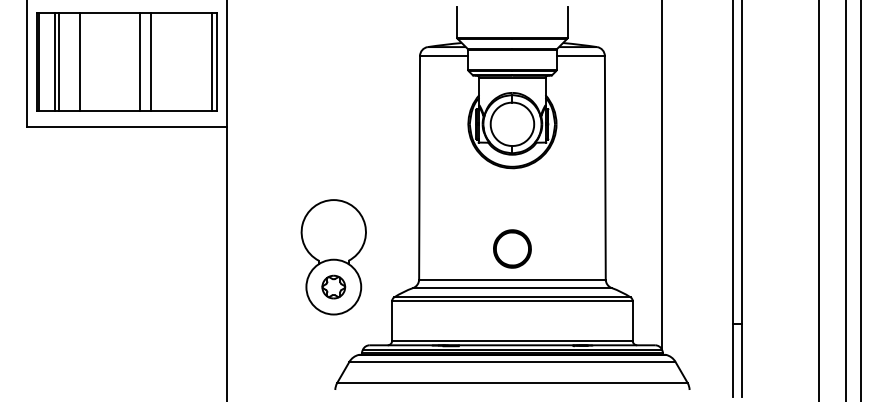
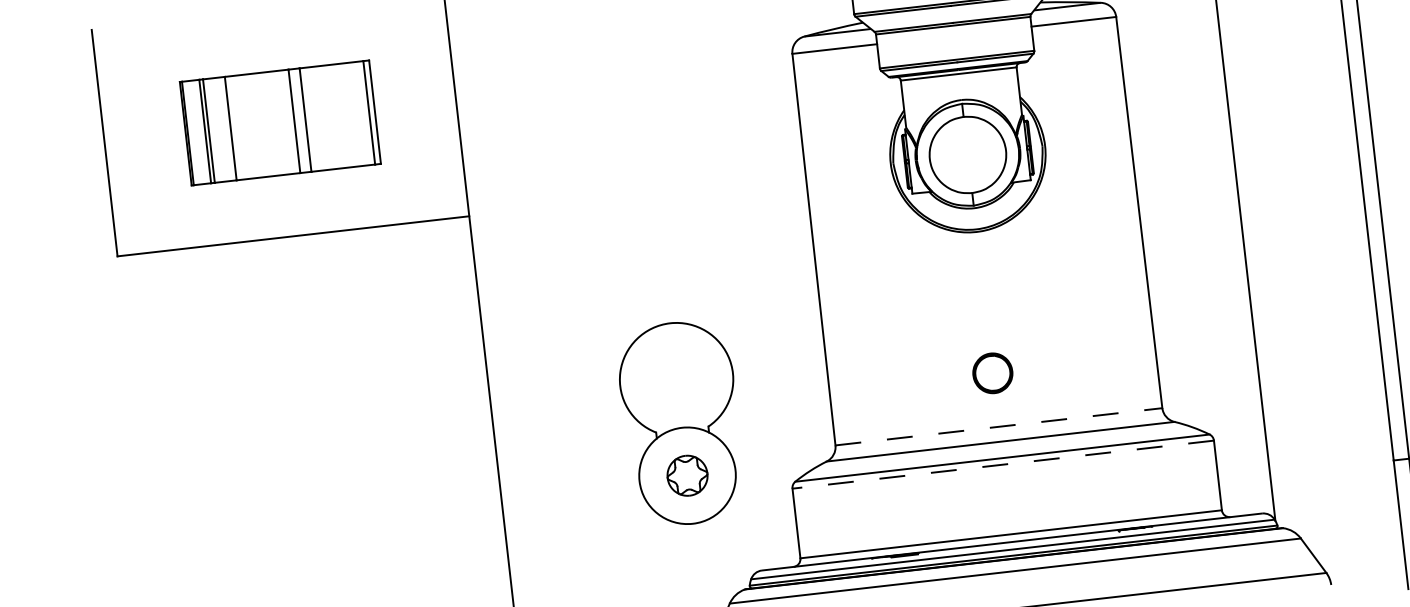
part: (126, 61) -> (279, 121), size x0.6
part: (512, 248) -> (992, 372), size x0.6
line: (512, 279) -> (998, 426), solid -> dashed
line: (511, 301) -> (1001, 465), solid -> dashed

